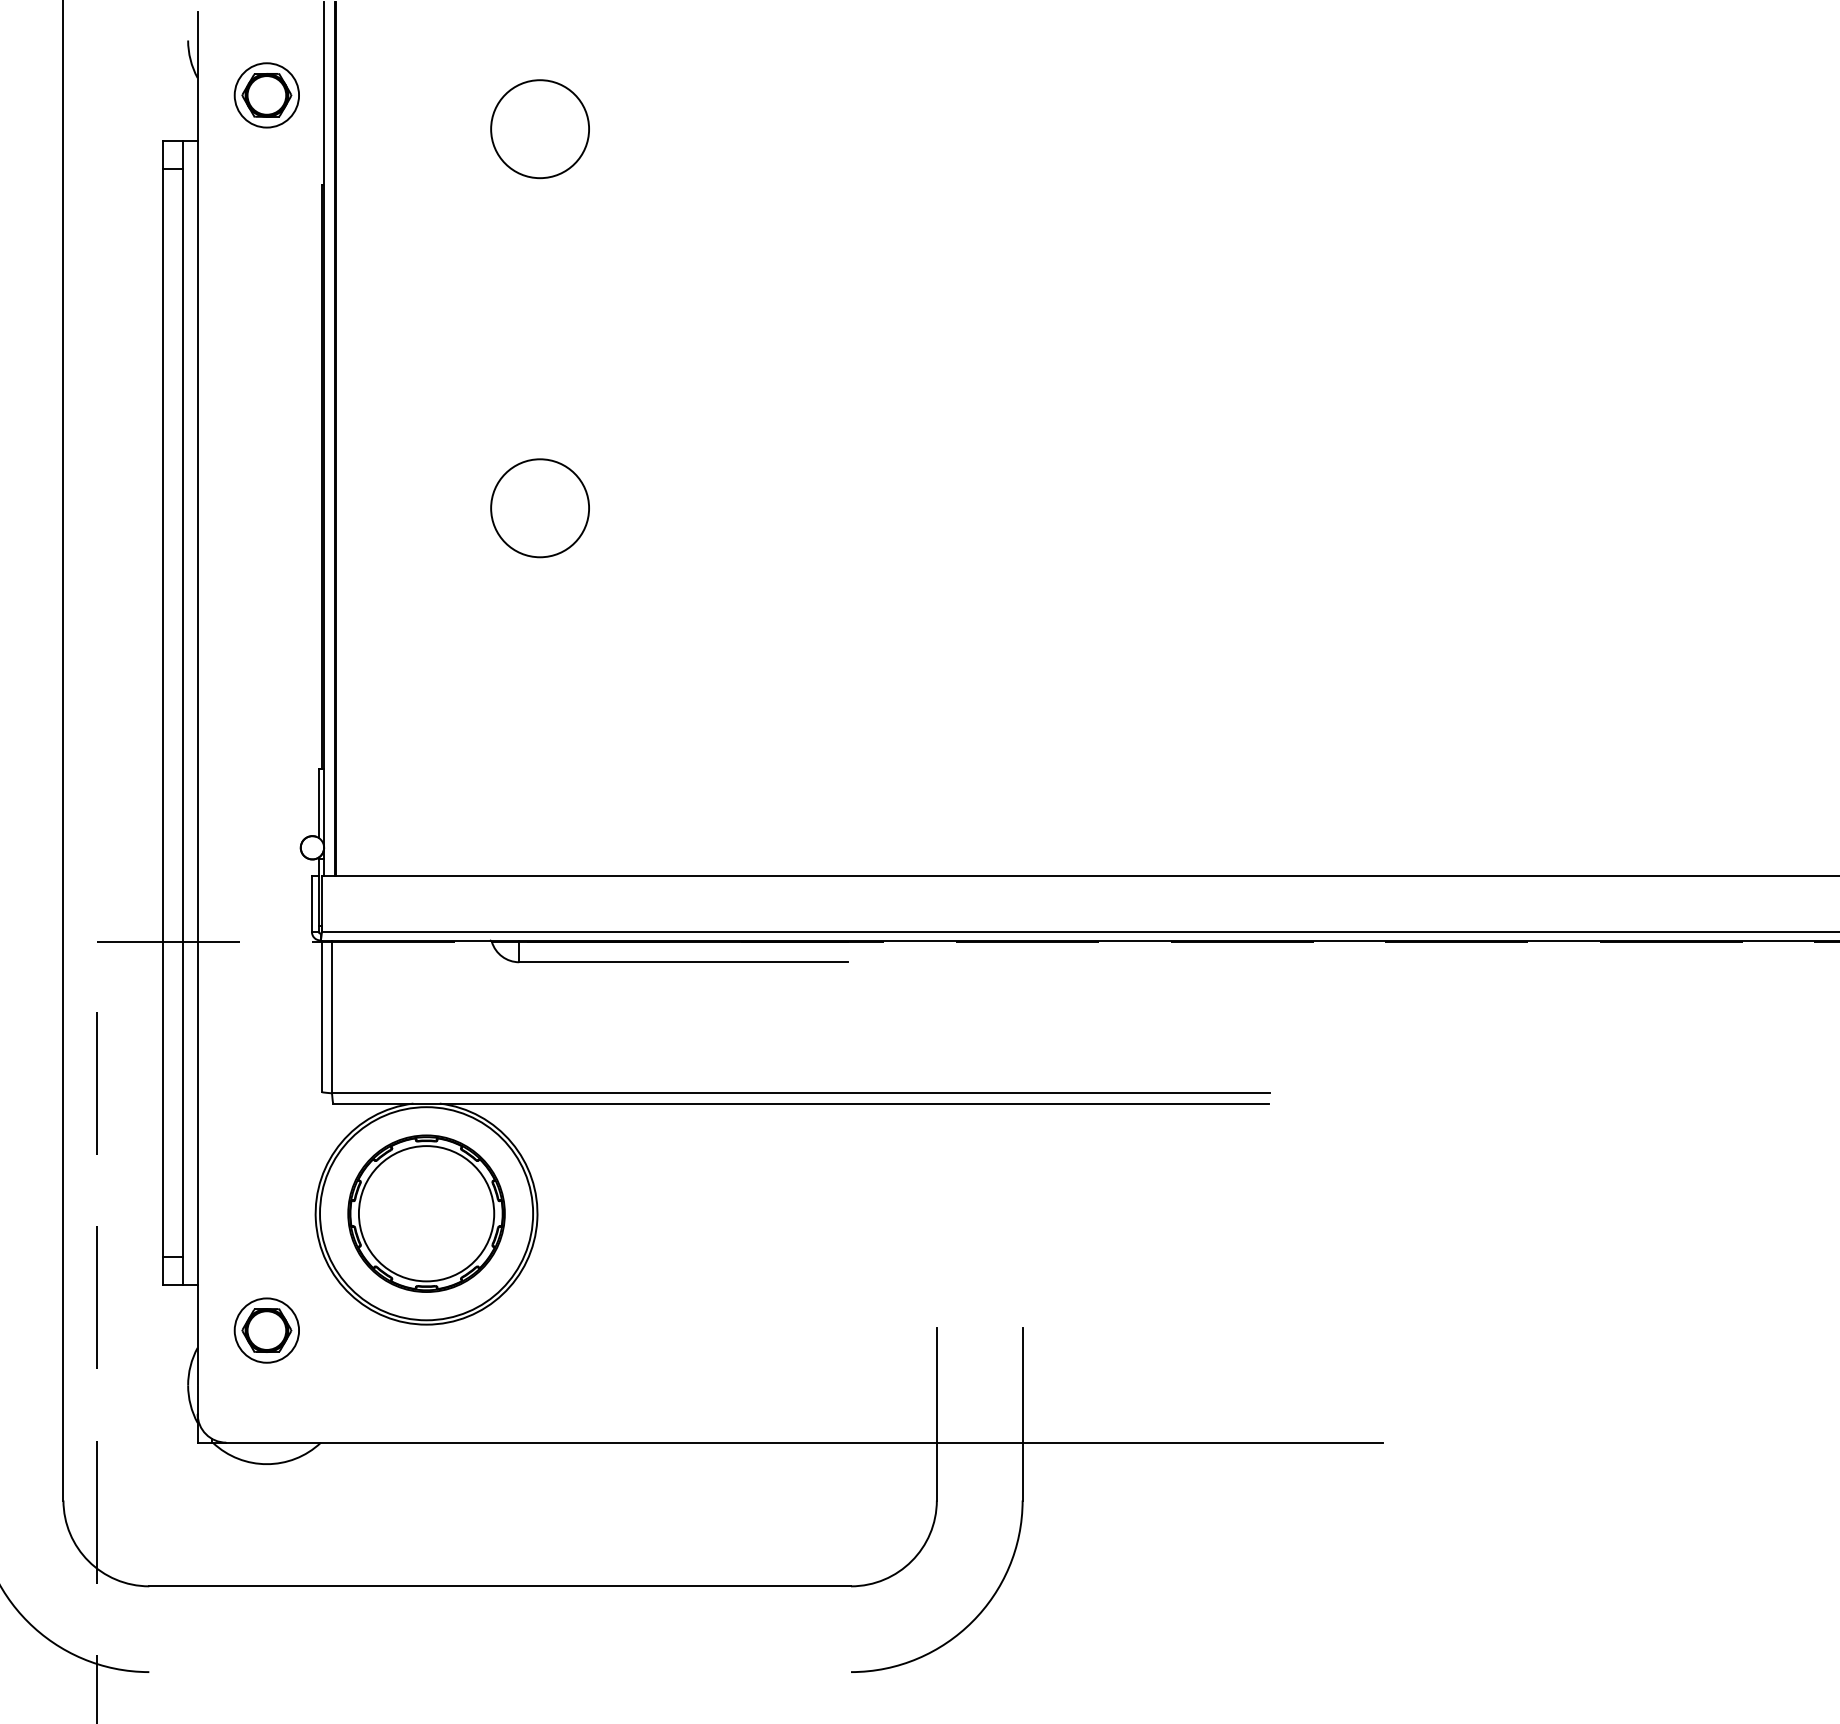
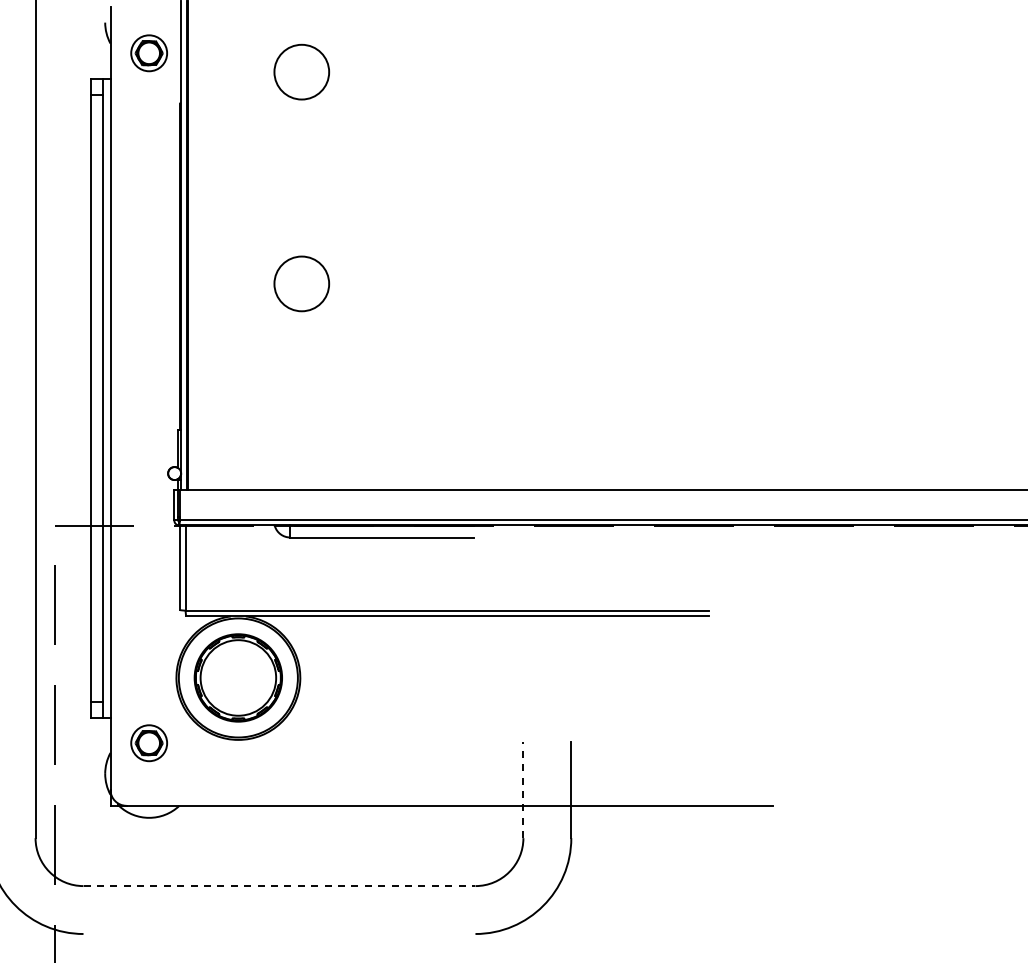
line: (937, 1413) -> (523, 789), solid -> dashed
line: (500, 1587) -> (279, 886), solid -> dashed

